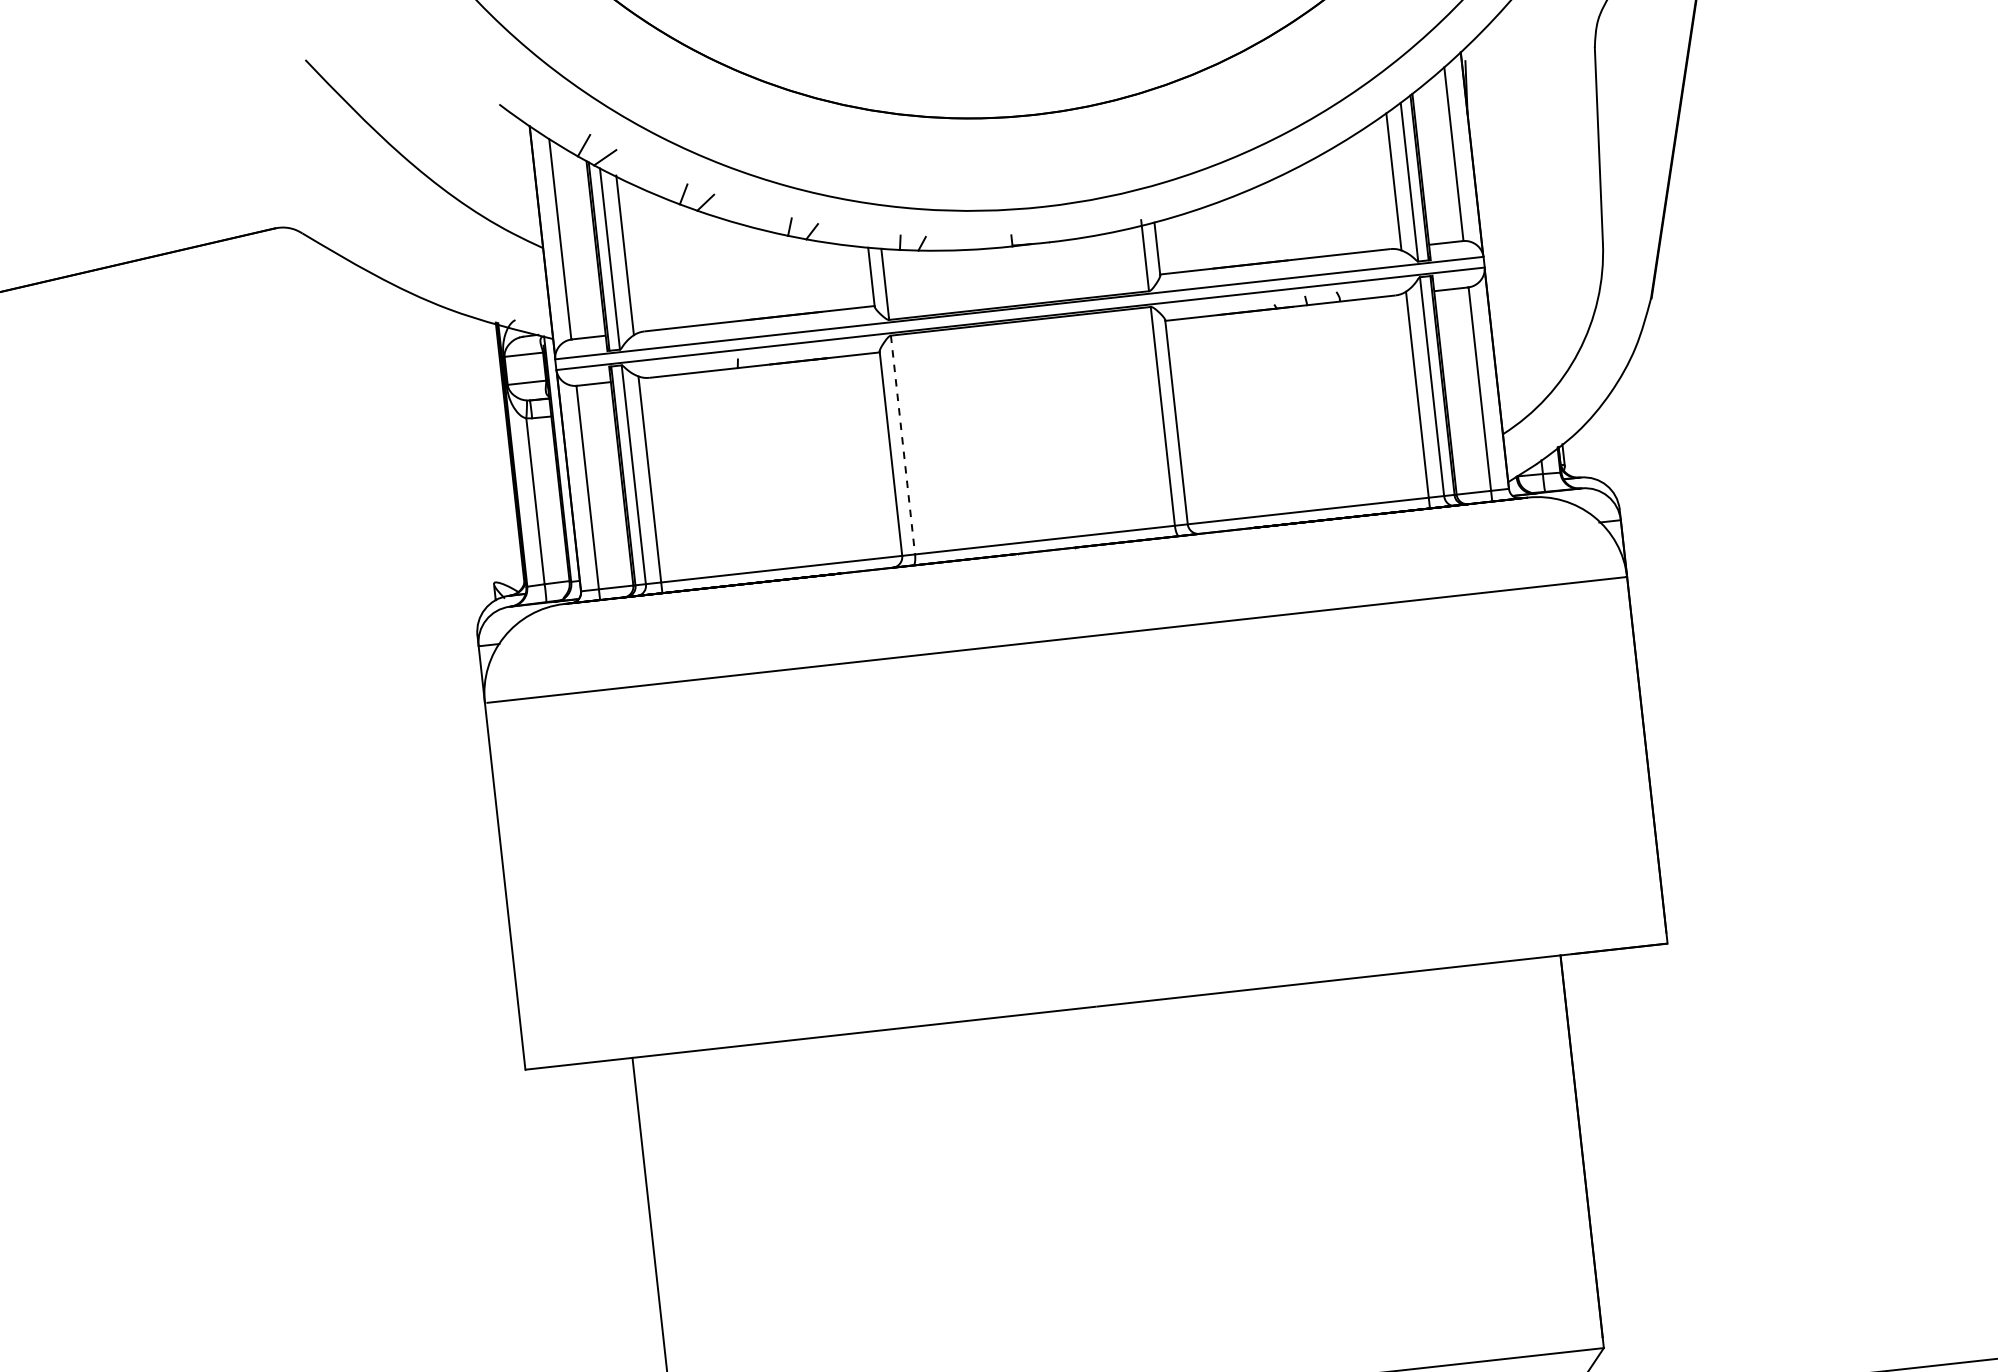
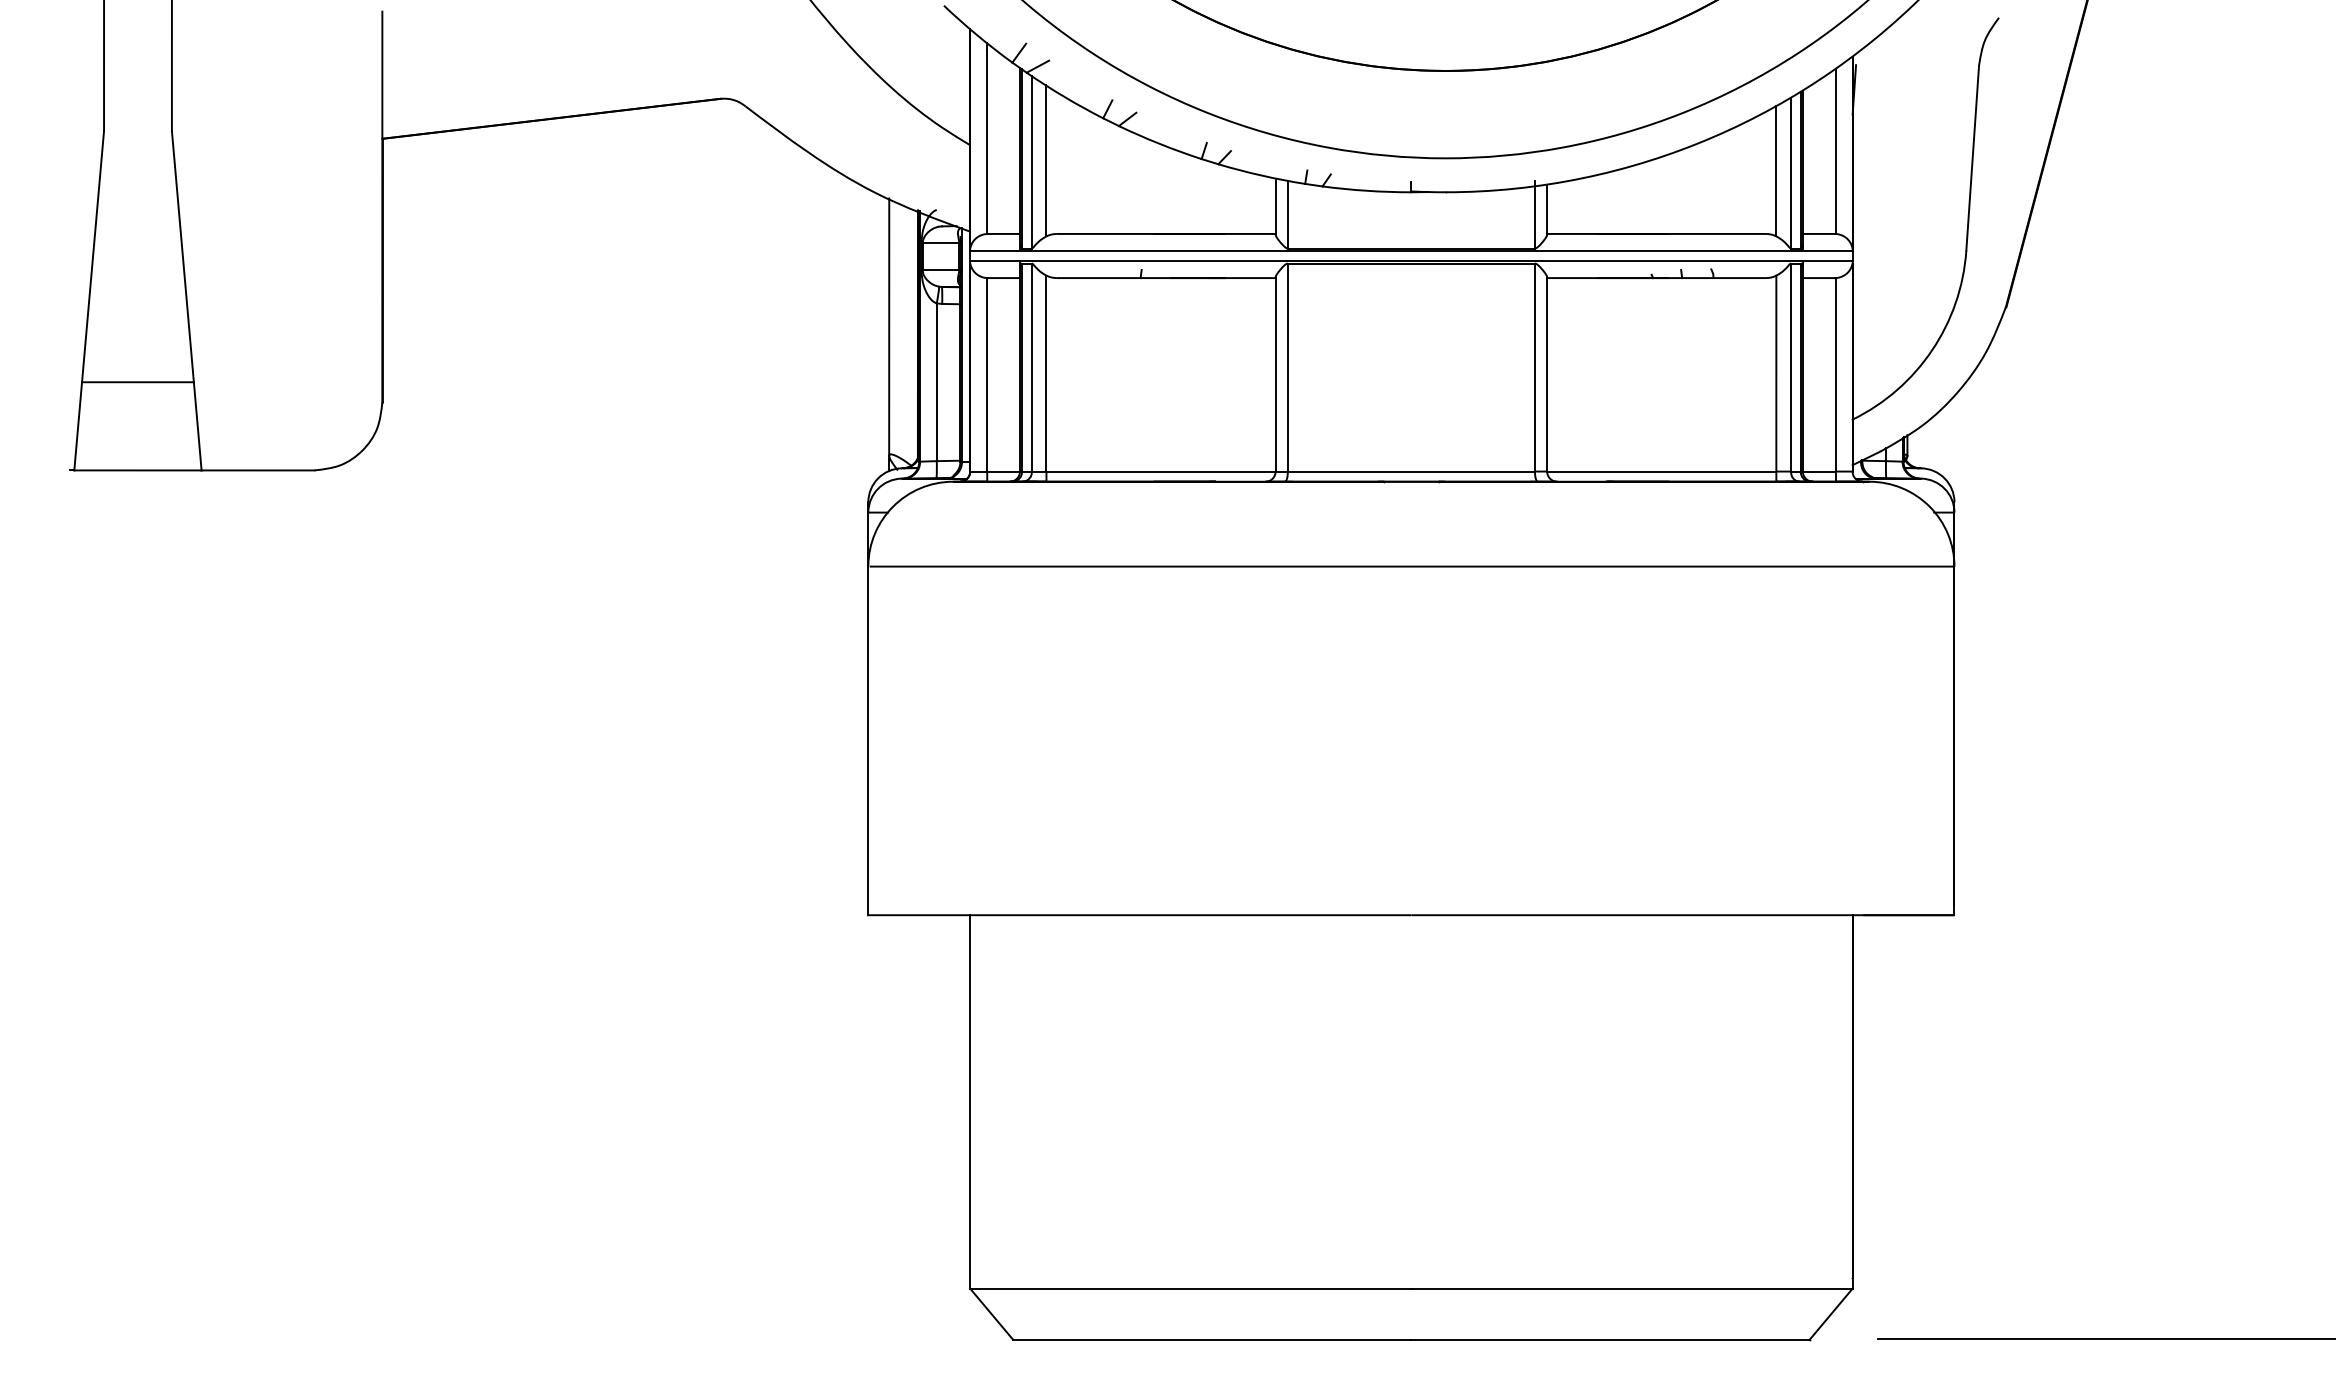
line: (902, 446) -> (1287, 368), dashed -> solid
line: (479, 448) -> (889, 326), added

